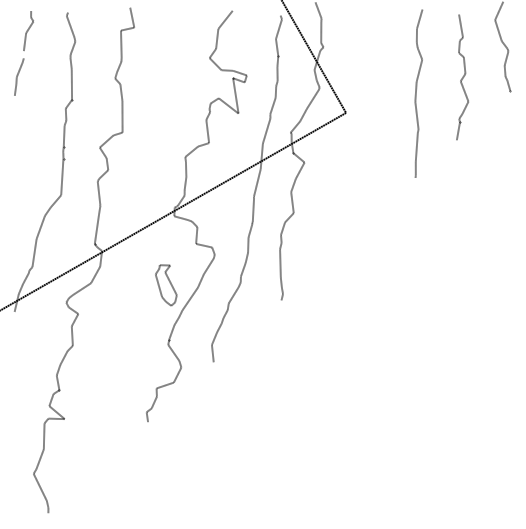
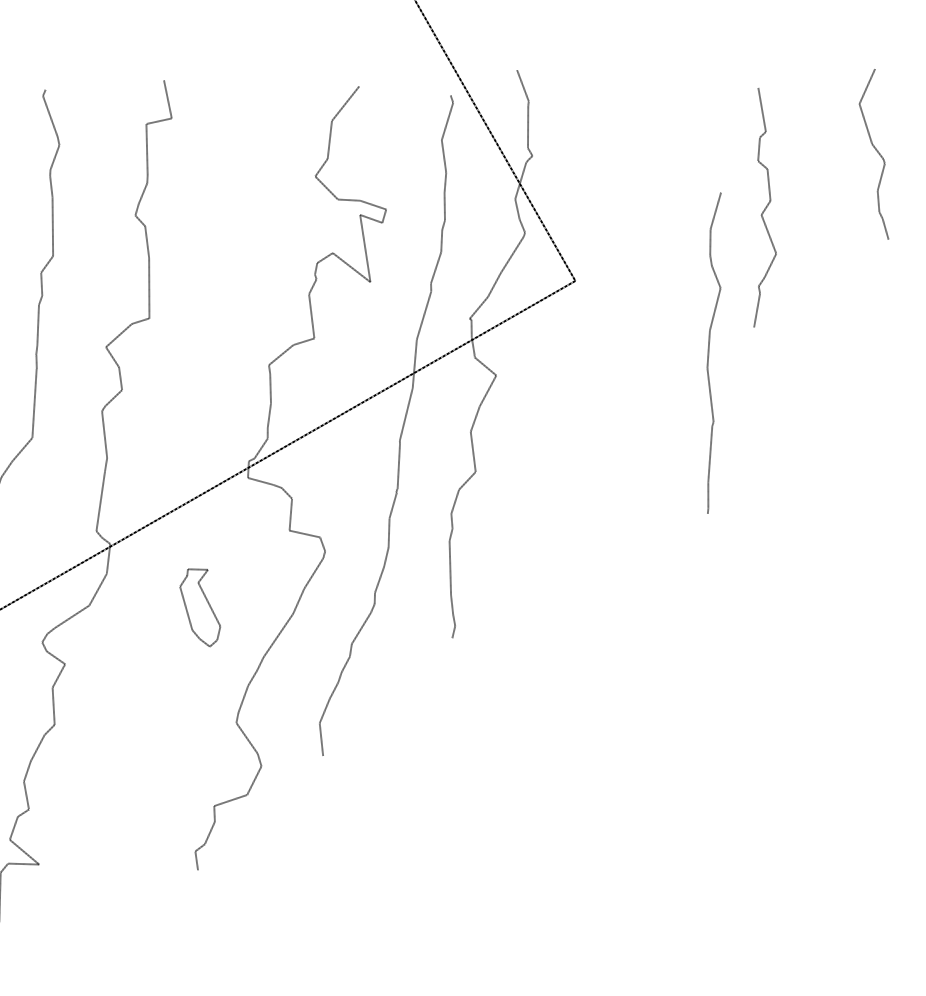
curve: (462, 77) -> (764, 207), moved
curve: (416, 93) -> (709, 352), moved
part: (166, 285) -> (200, 607), moved

